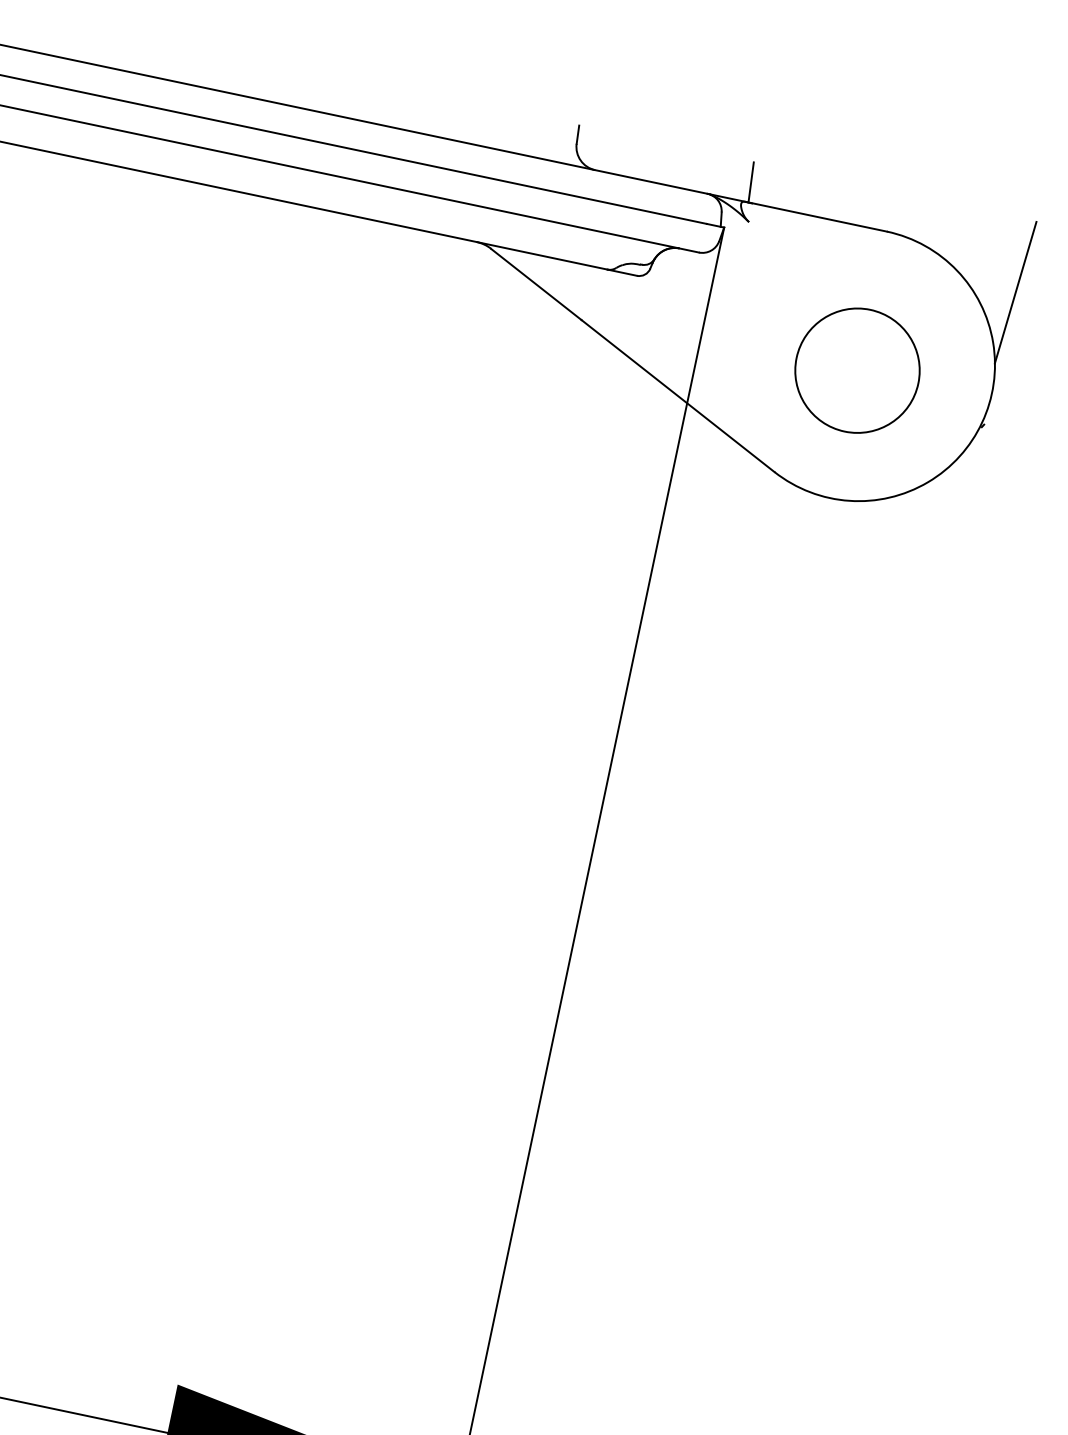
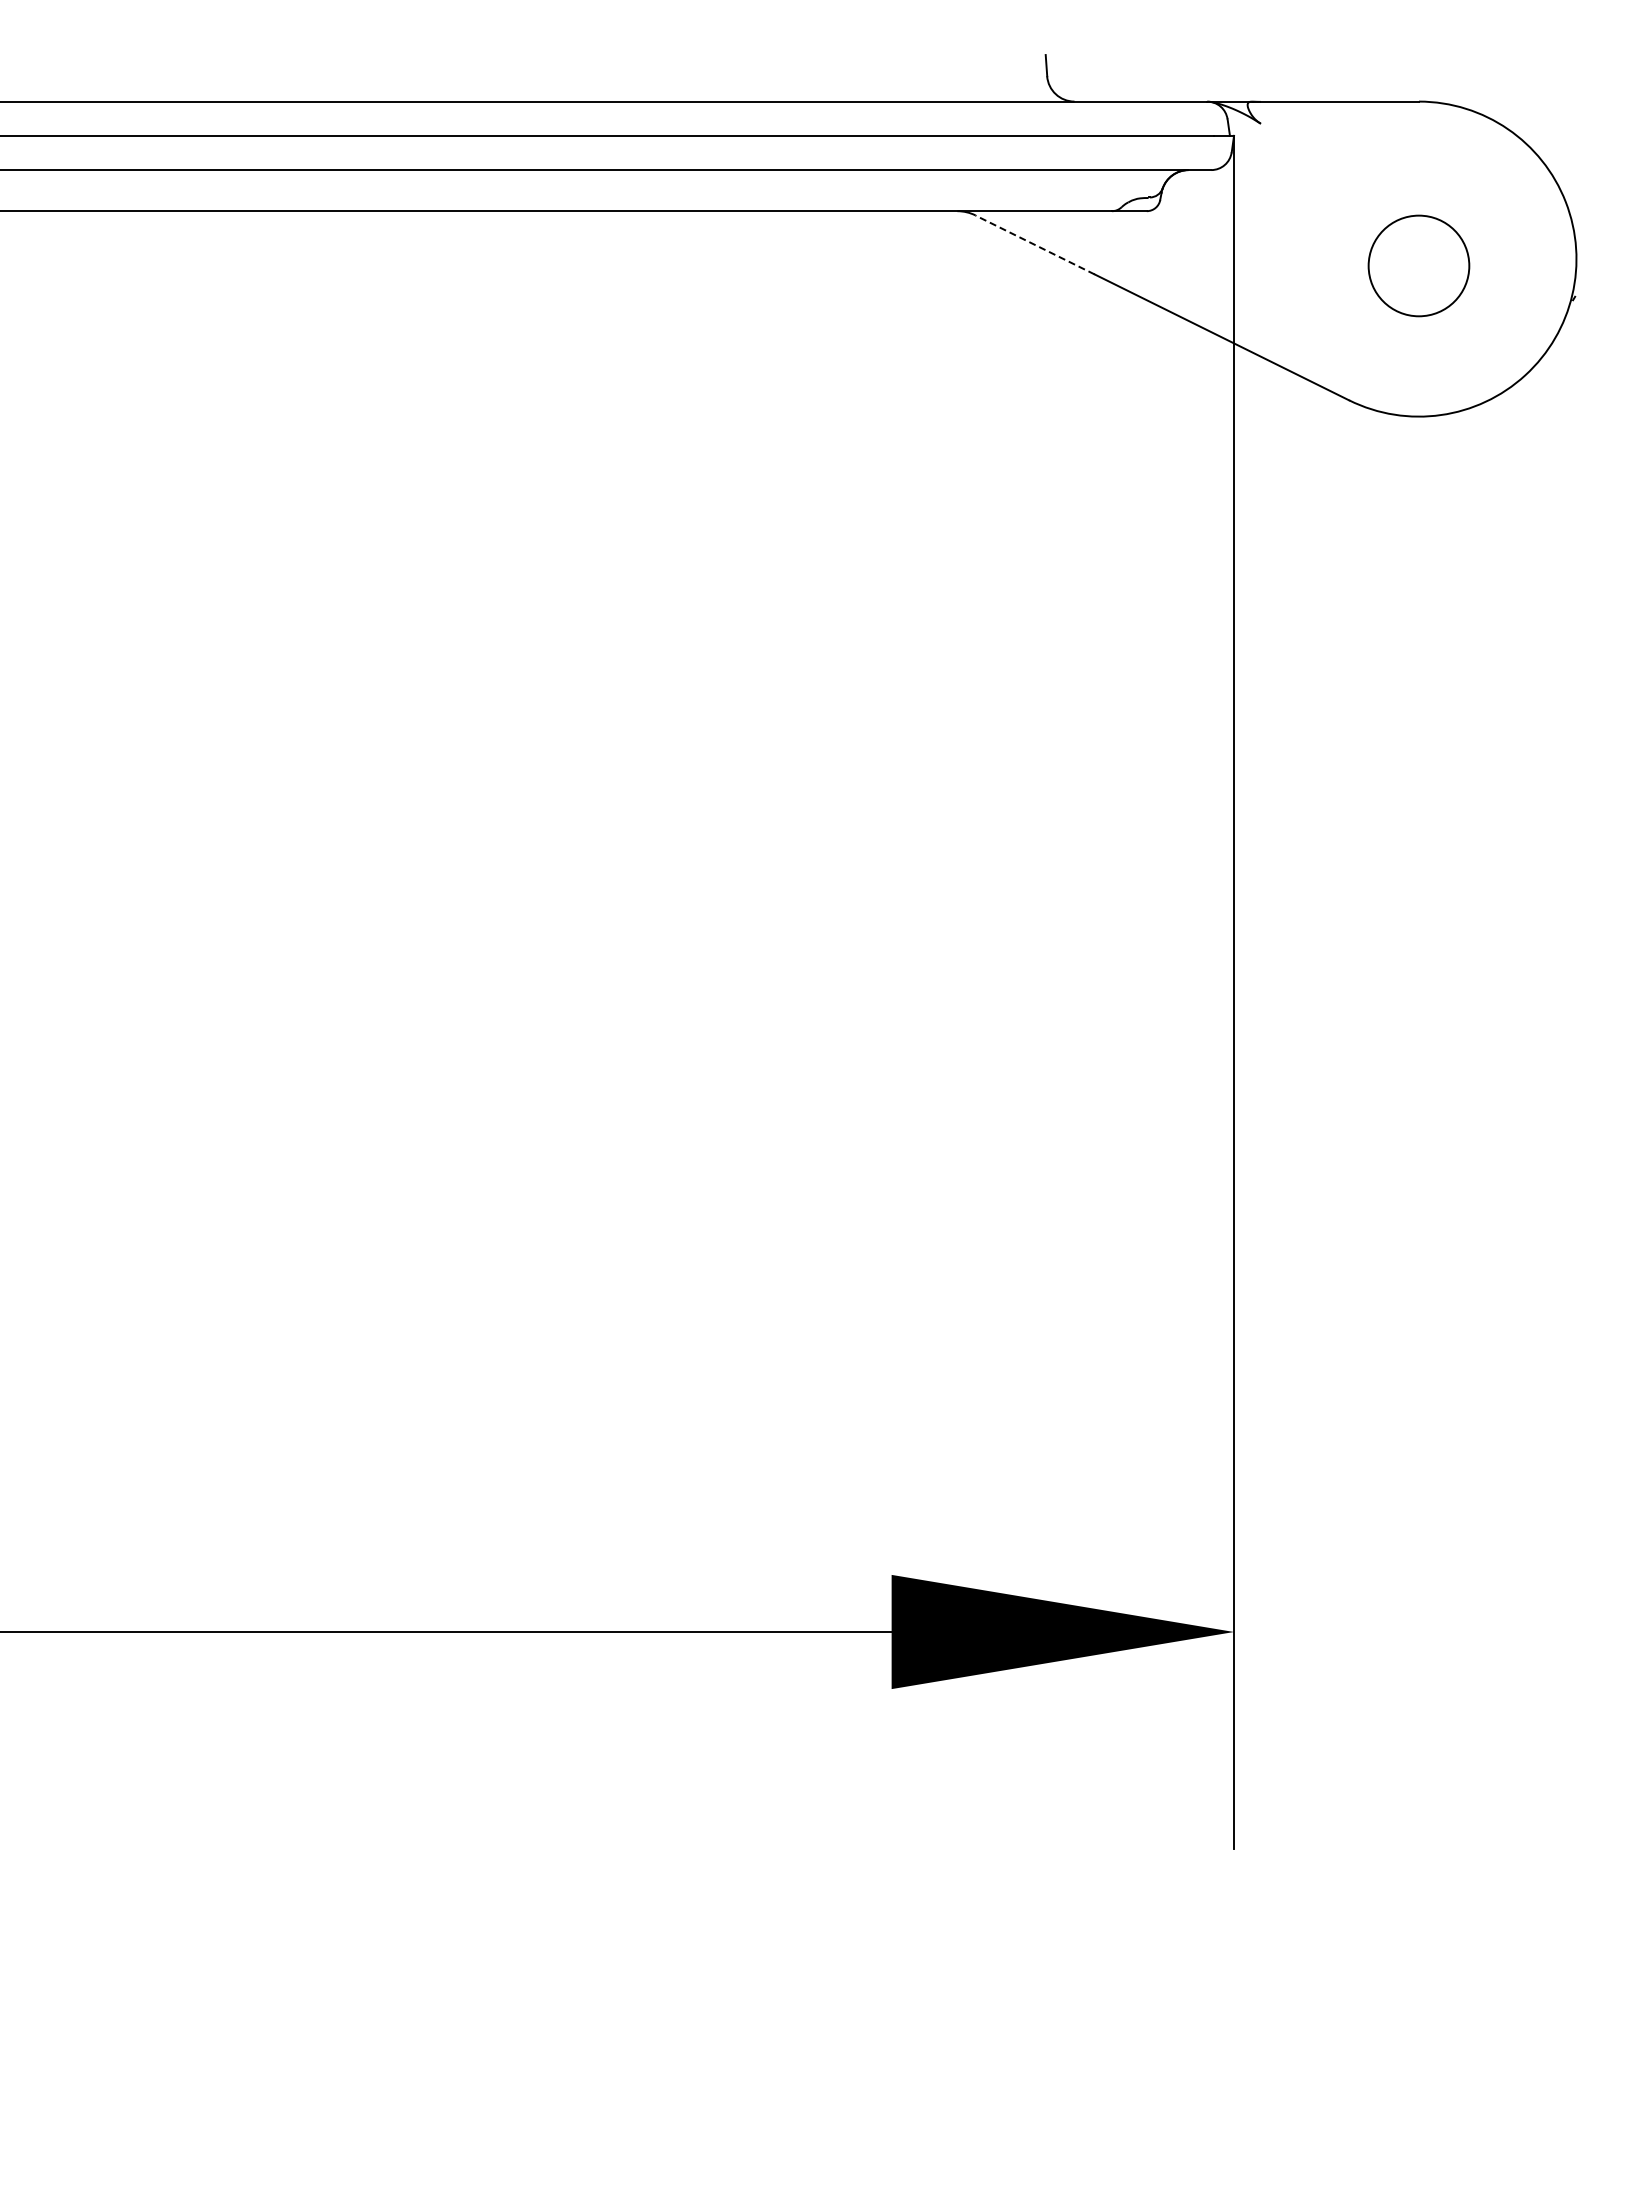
line: (750, 182) -> (1253, 78), removed
line: (535, 283) -> (1034, 244), solid -> dashed
line: (1014, 292) -> (1578, 140), removed
circle: (857, 370) -> (1418, 265), size x0.7

